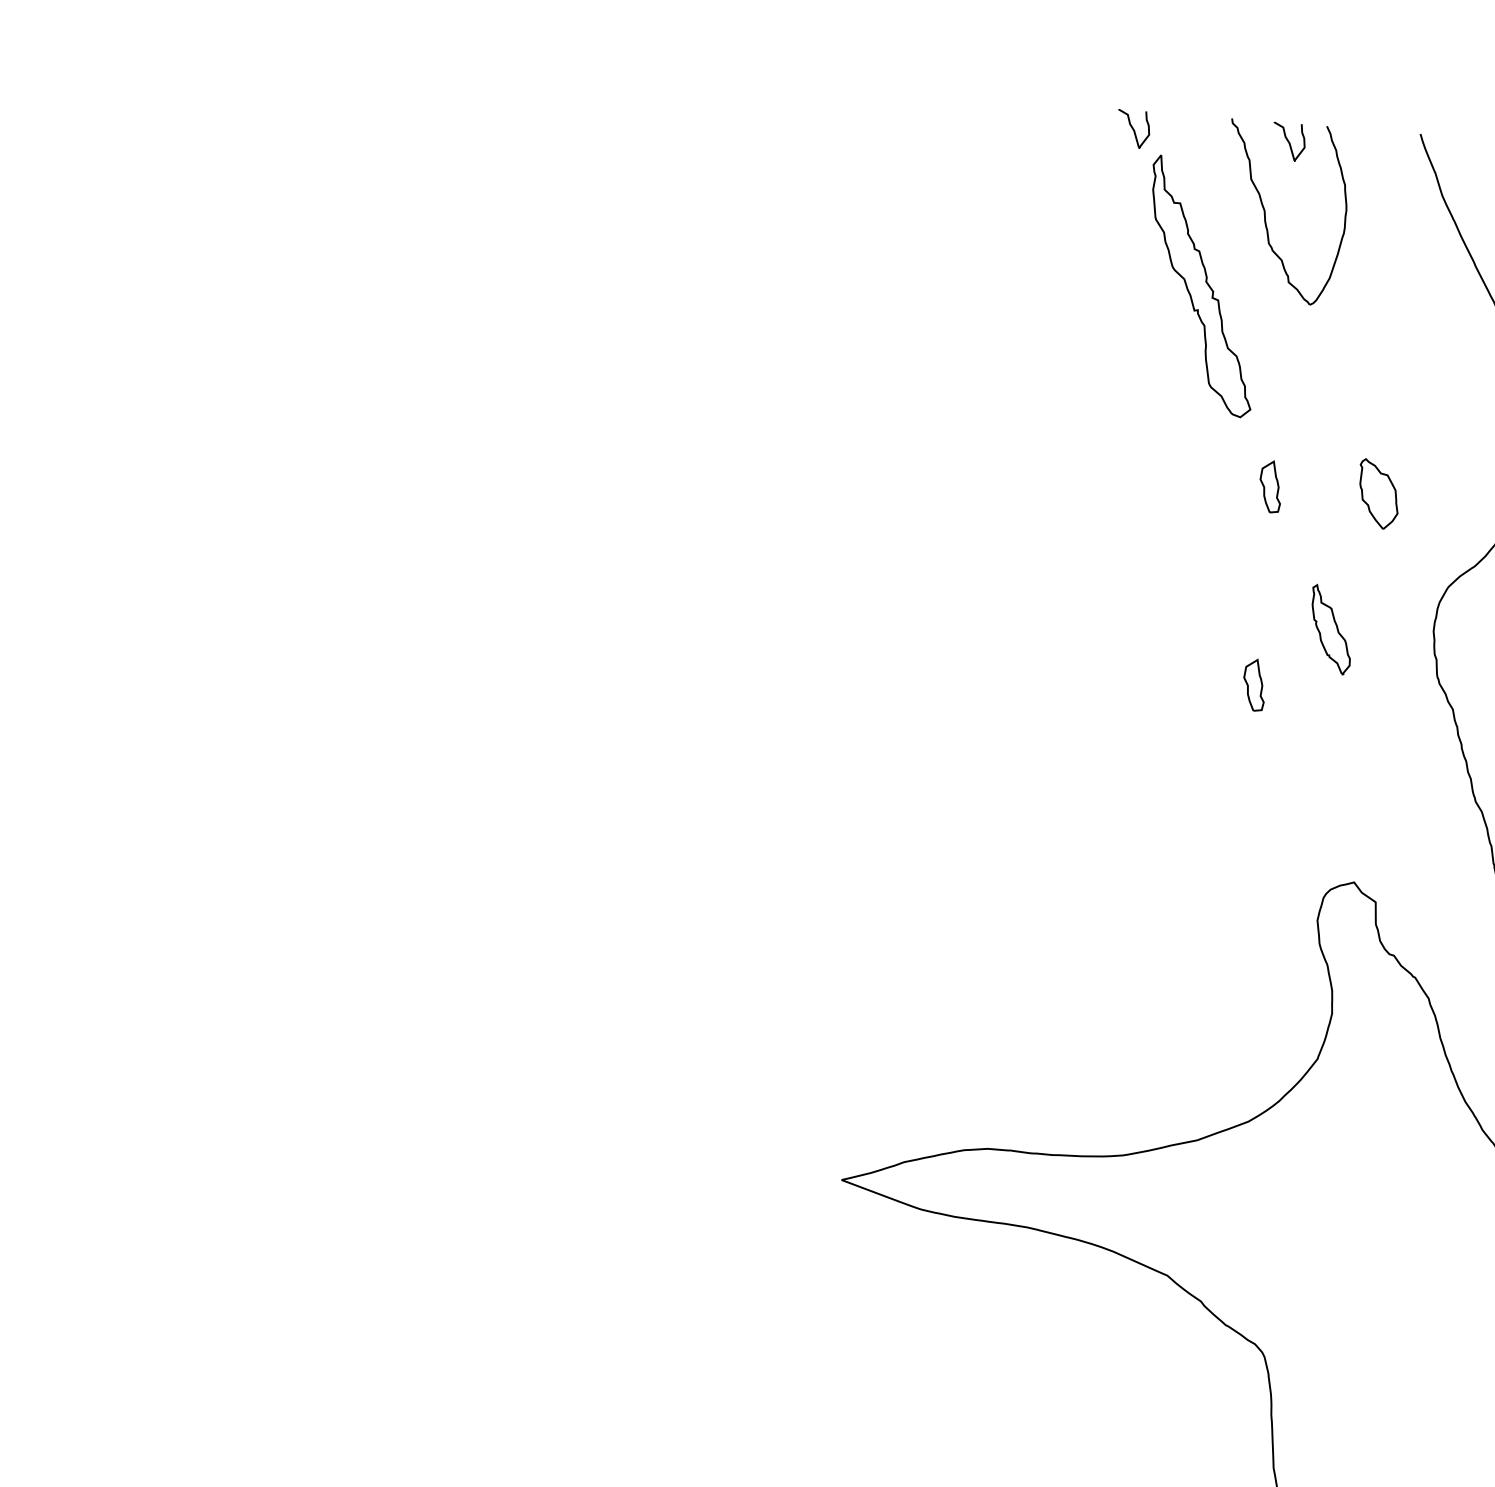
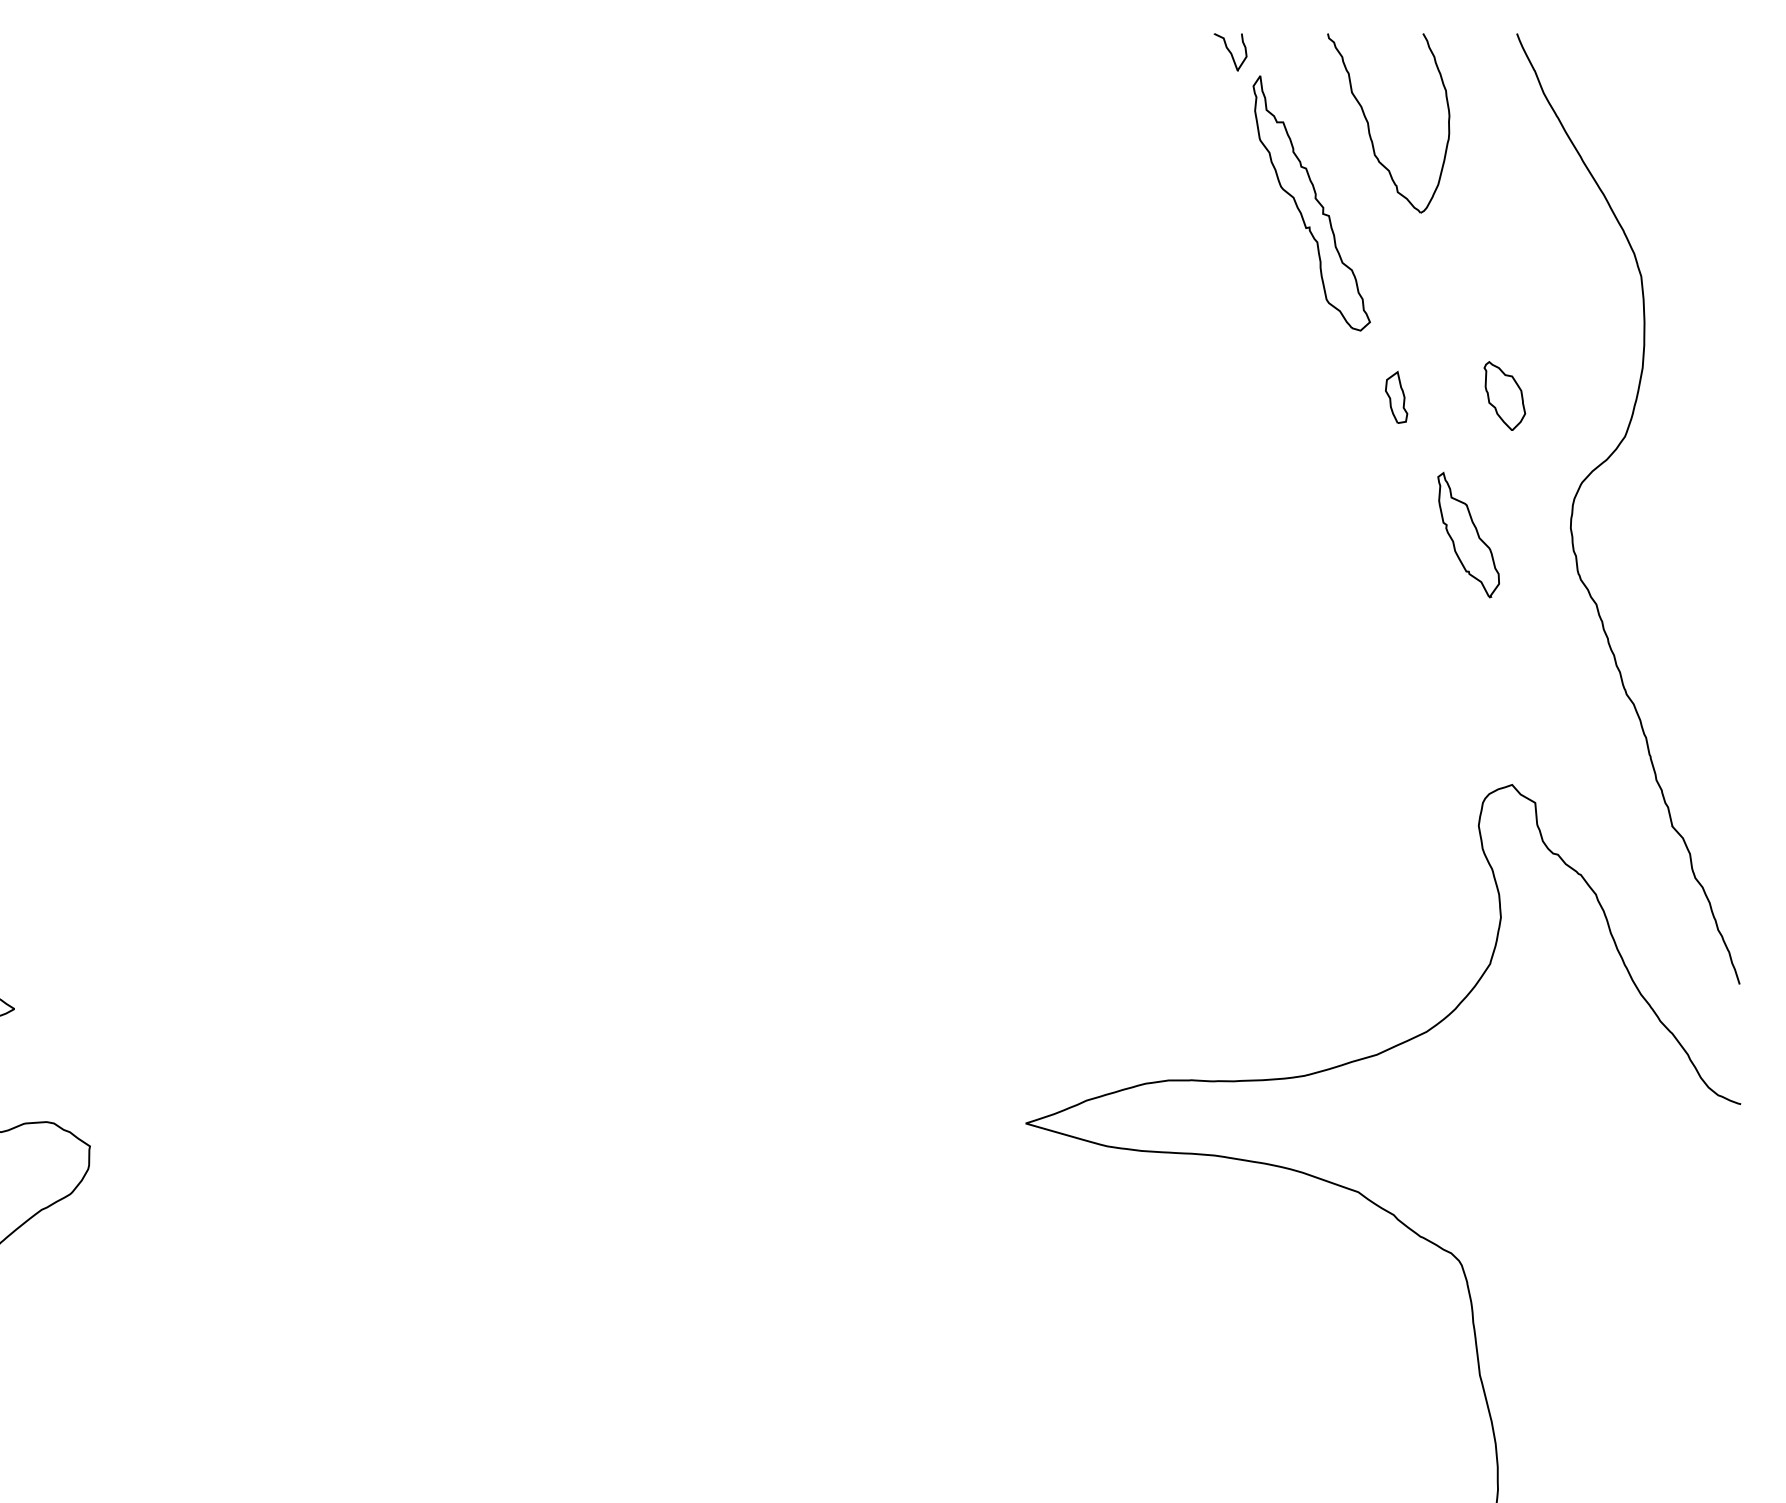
part: (1288, 142) -> (1386, 52), removed
part: (1331, 629) -> (1468, 534), size x1.43
part: (1254, 684) -> (1396, 595), removed

